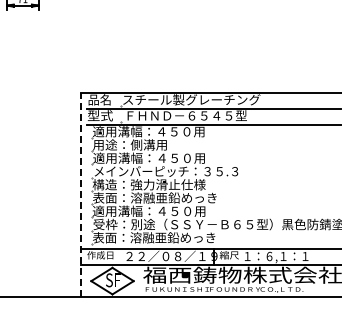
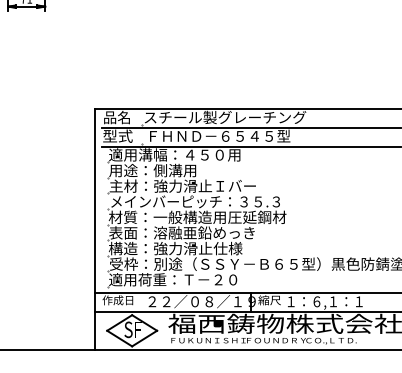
text: (155, 157) -> (182, 185), 適用溝幅：４５０用 -> 主材：強力滑止Ｉバー
text: (168, 184) -> (198, 217), 構造：強力滑止仕様 -> 材質：一般構造用圧延鋼材
line: (81, 194) -> (95, 228), dashed -> solid
text: (149, 210) -> (175, 247), 適用溝幅：４５０用 -> 構造：強力滑止仕様
text: (154, 237) -> (181, 279), 表面：溶融亜鉛めっき -> 適用荷重：Ｔ－２０

